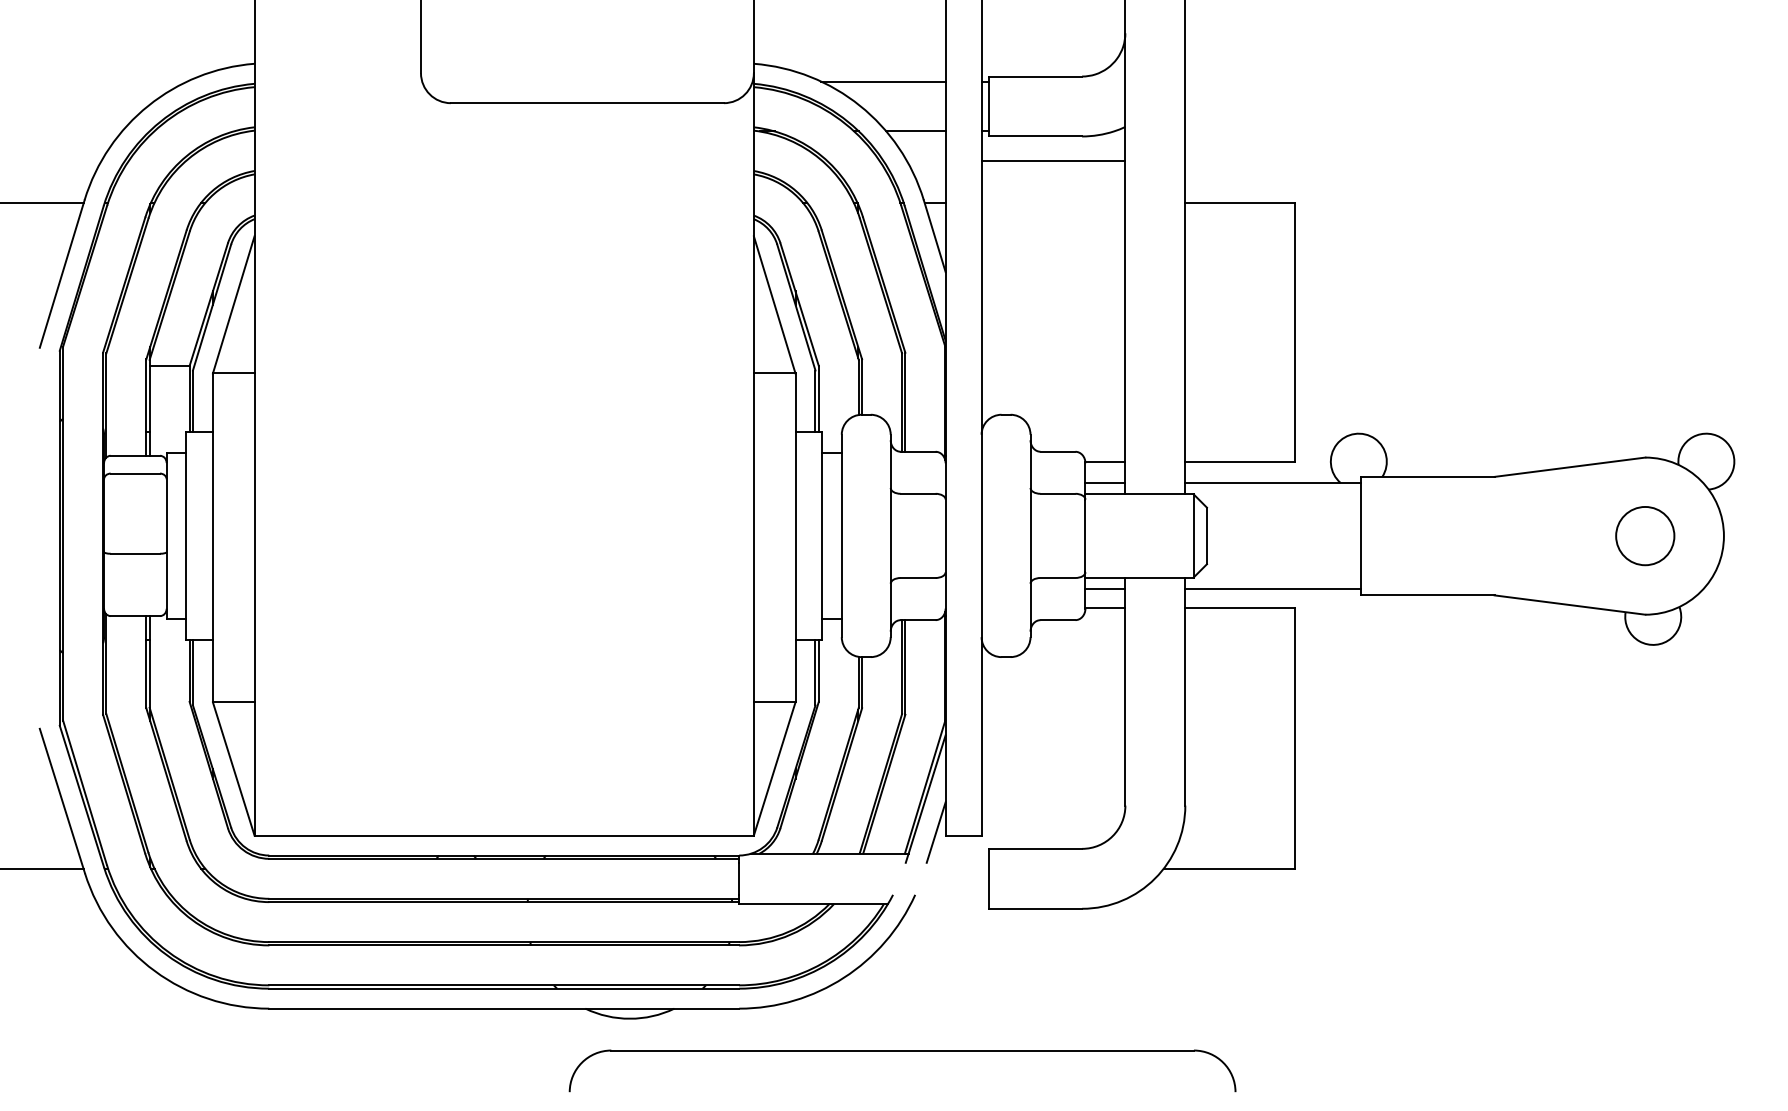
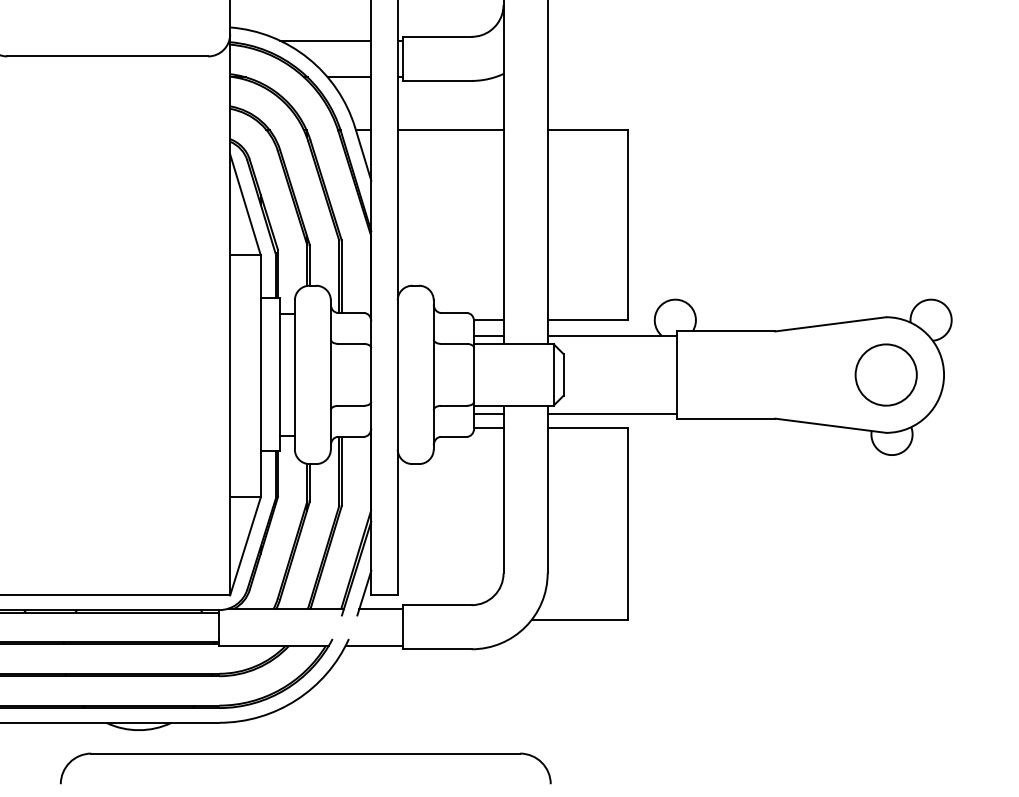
line: (1053, 161) -> (450, 130), moved
circle: (1644, 535) -> (885, 374), size x1.43
line: (958, 853) -> (380, 608), added
line: (949, 903) -> (374, 645), added
part: (902, 1051) -> (305, 754), moved

